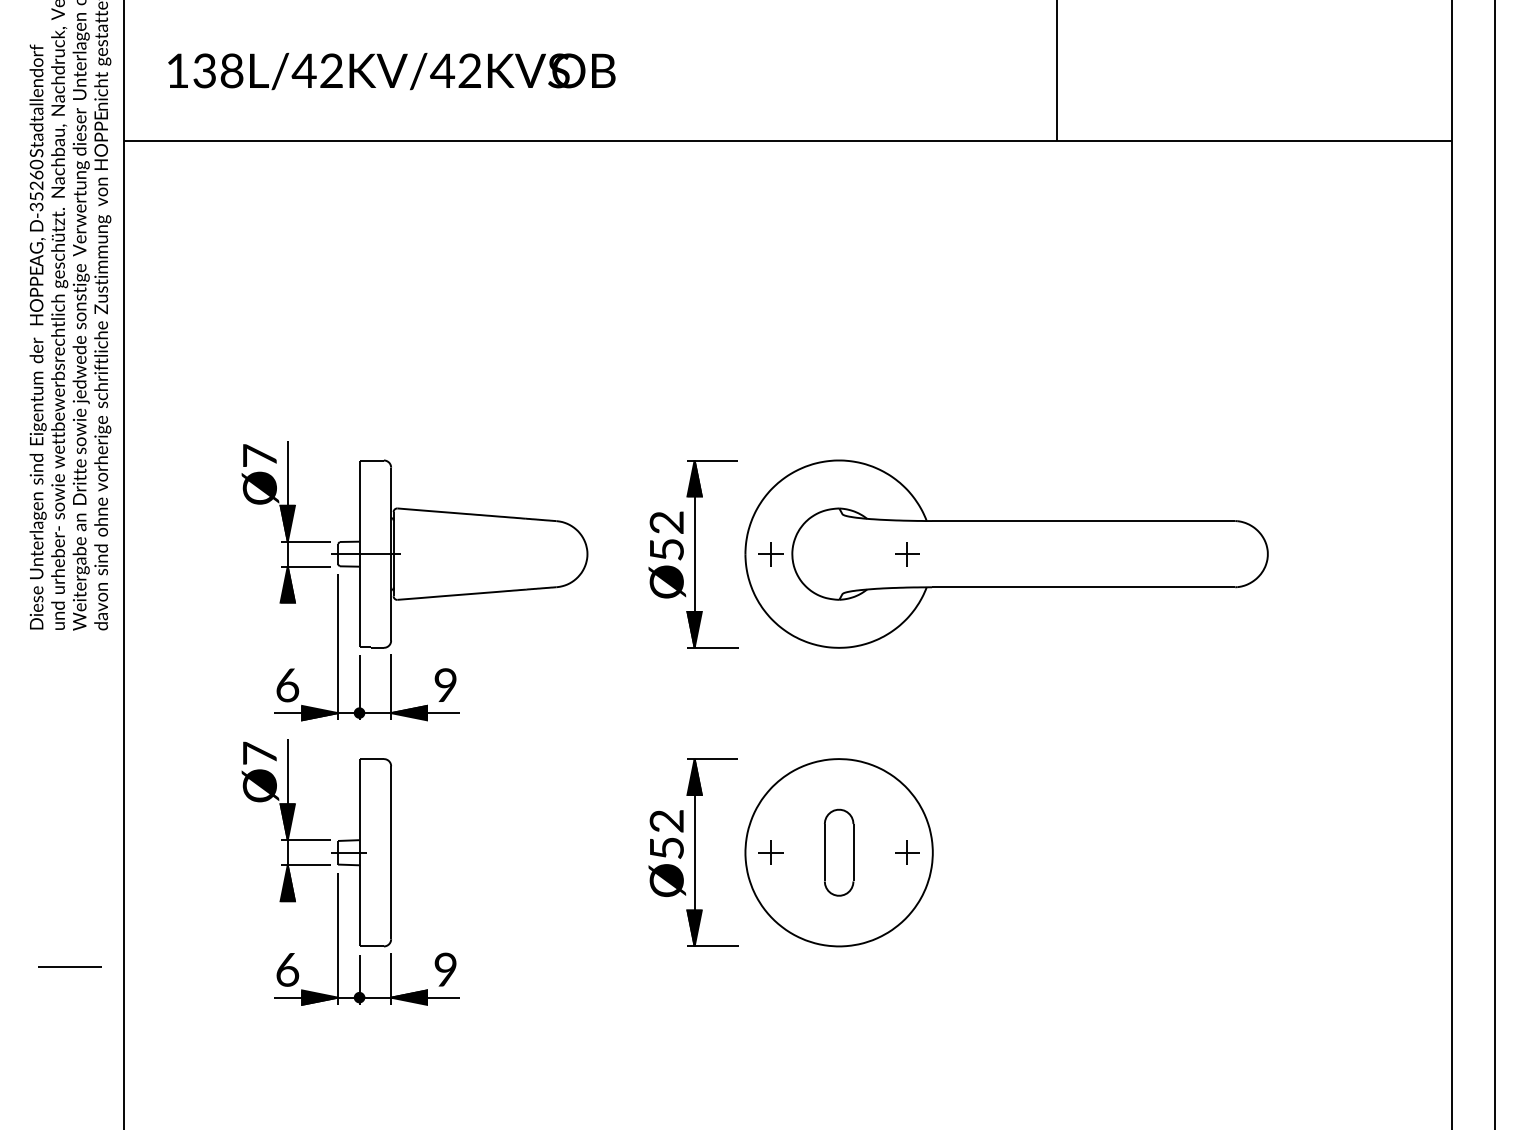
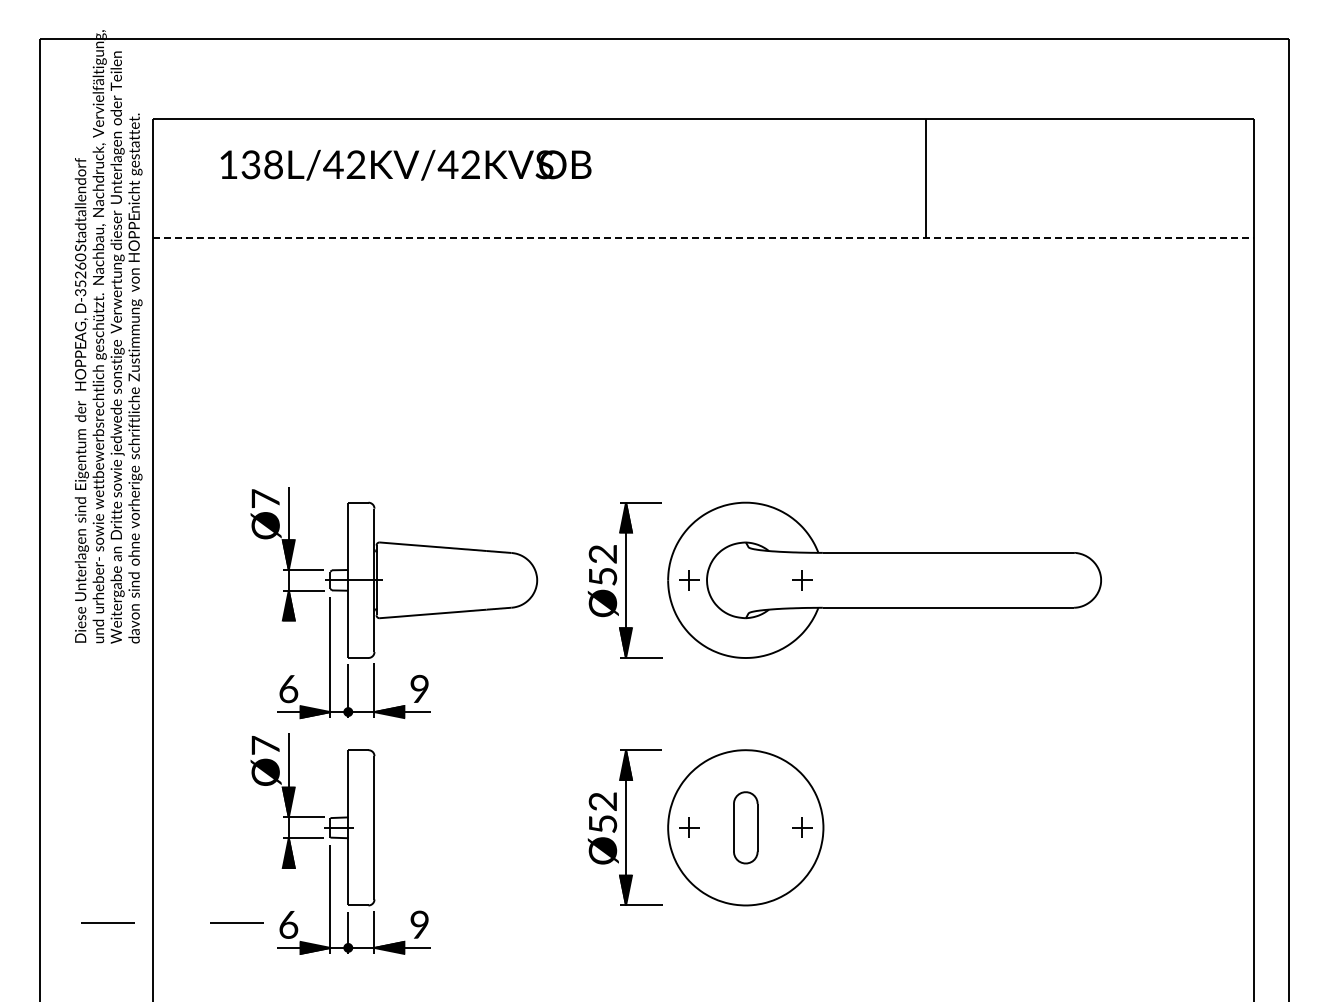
text: (391, 70) -> (405, 164), moved
line: (788, 141) -> (703, 238), solid -> dashed
line: (224, 966) -> (236, 922), added

